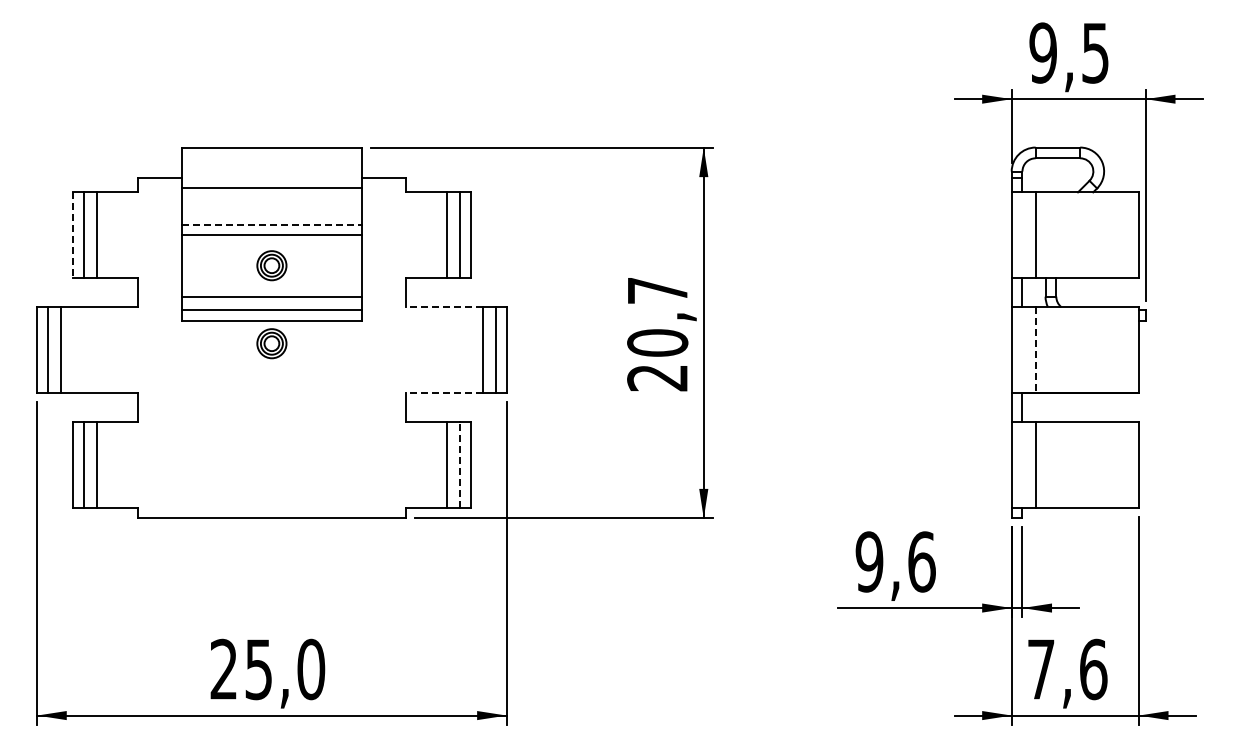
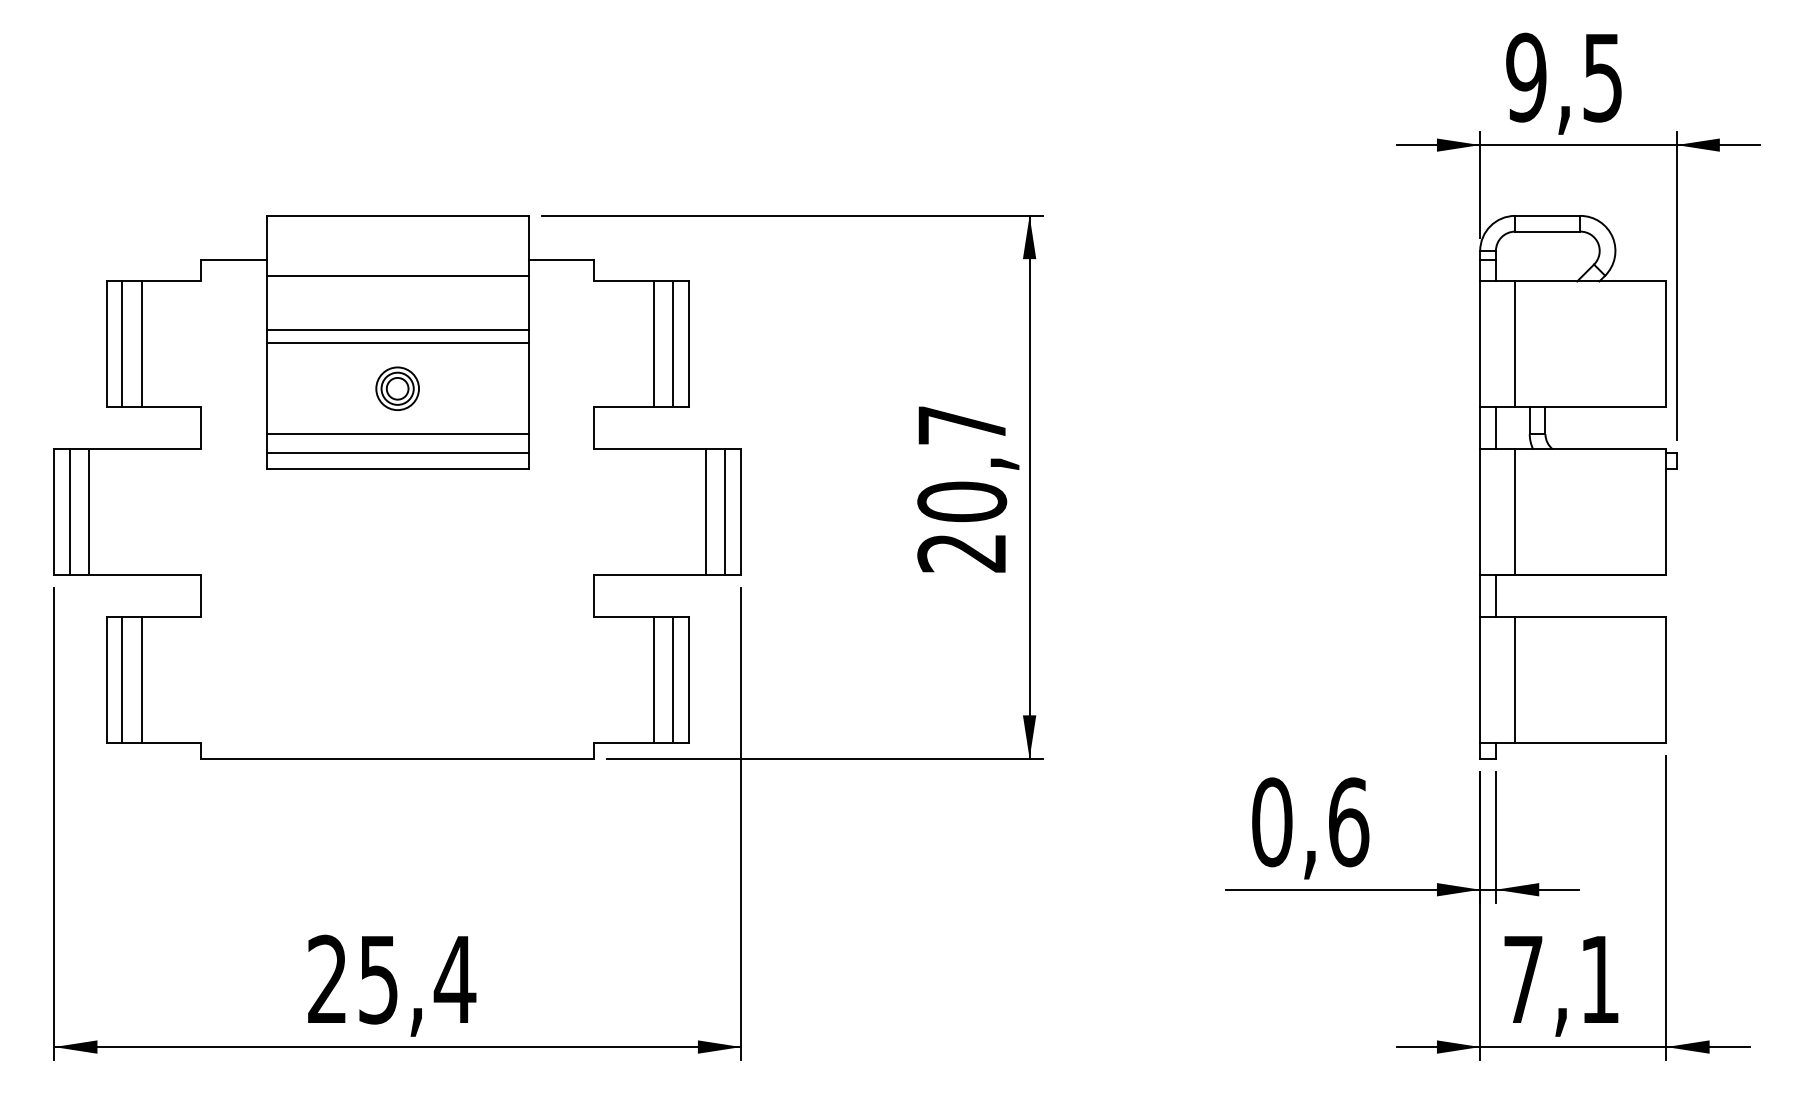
line: (271, 225) -> (397, 329), dashed -> solid
line: (73, 235) -> (107, 344), dashed -> solid
line: (444, 307) -> (650, 449), dashed -> solid
part: (271, 343) -> (397, 502), removed
line: (1035, 350) -> (1515, 512), dashed -> solid
line: (444, 393) -> (650, 575), dashed -> solid
line: (460, 464) -> (673, 679), dashed -> solid
text: (869, 561) -> (1272, 821), 9,6 -> 0,6
text: (310, 669) -> (454, 979), 25,0 -> 25,4
text: (1093, 669) -> (1599, 979), 7,6 -> 7,1

